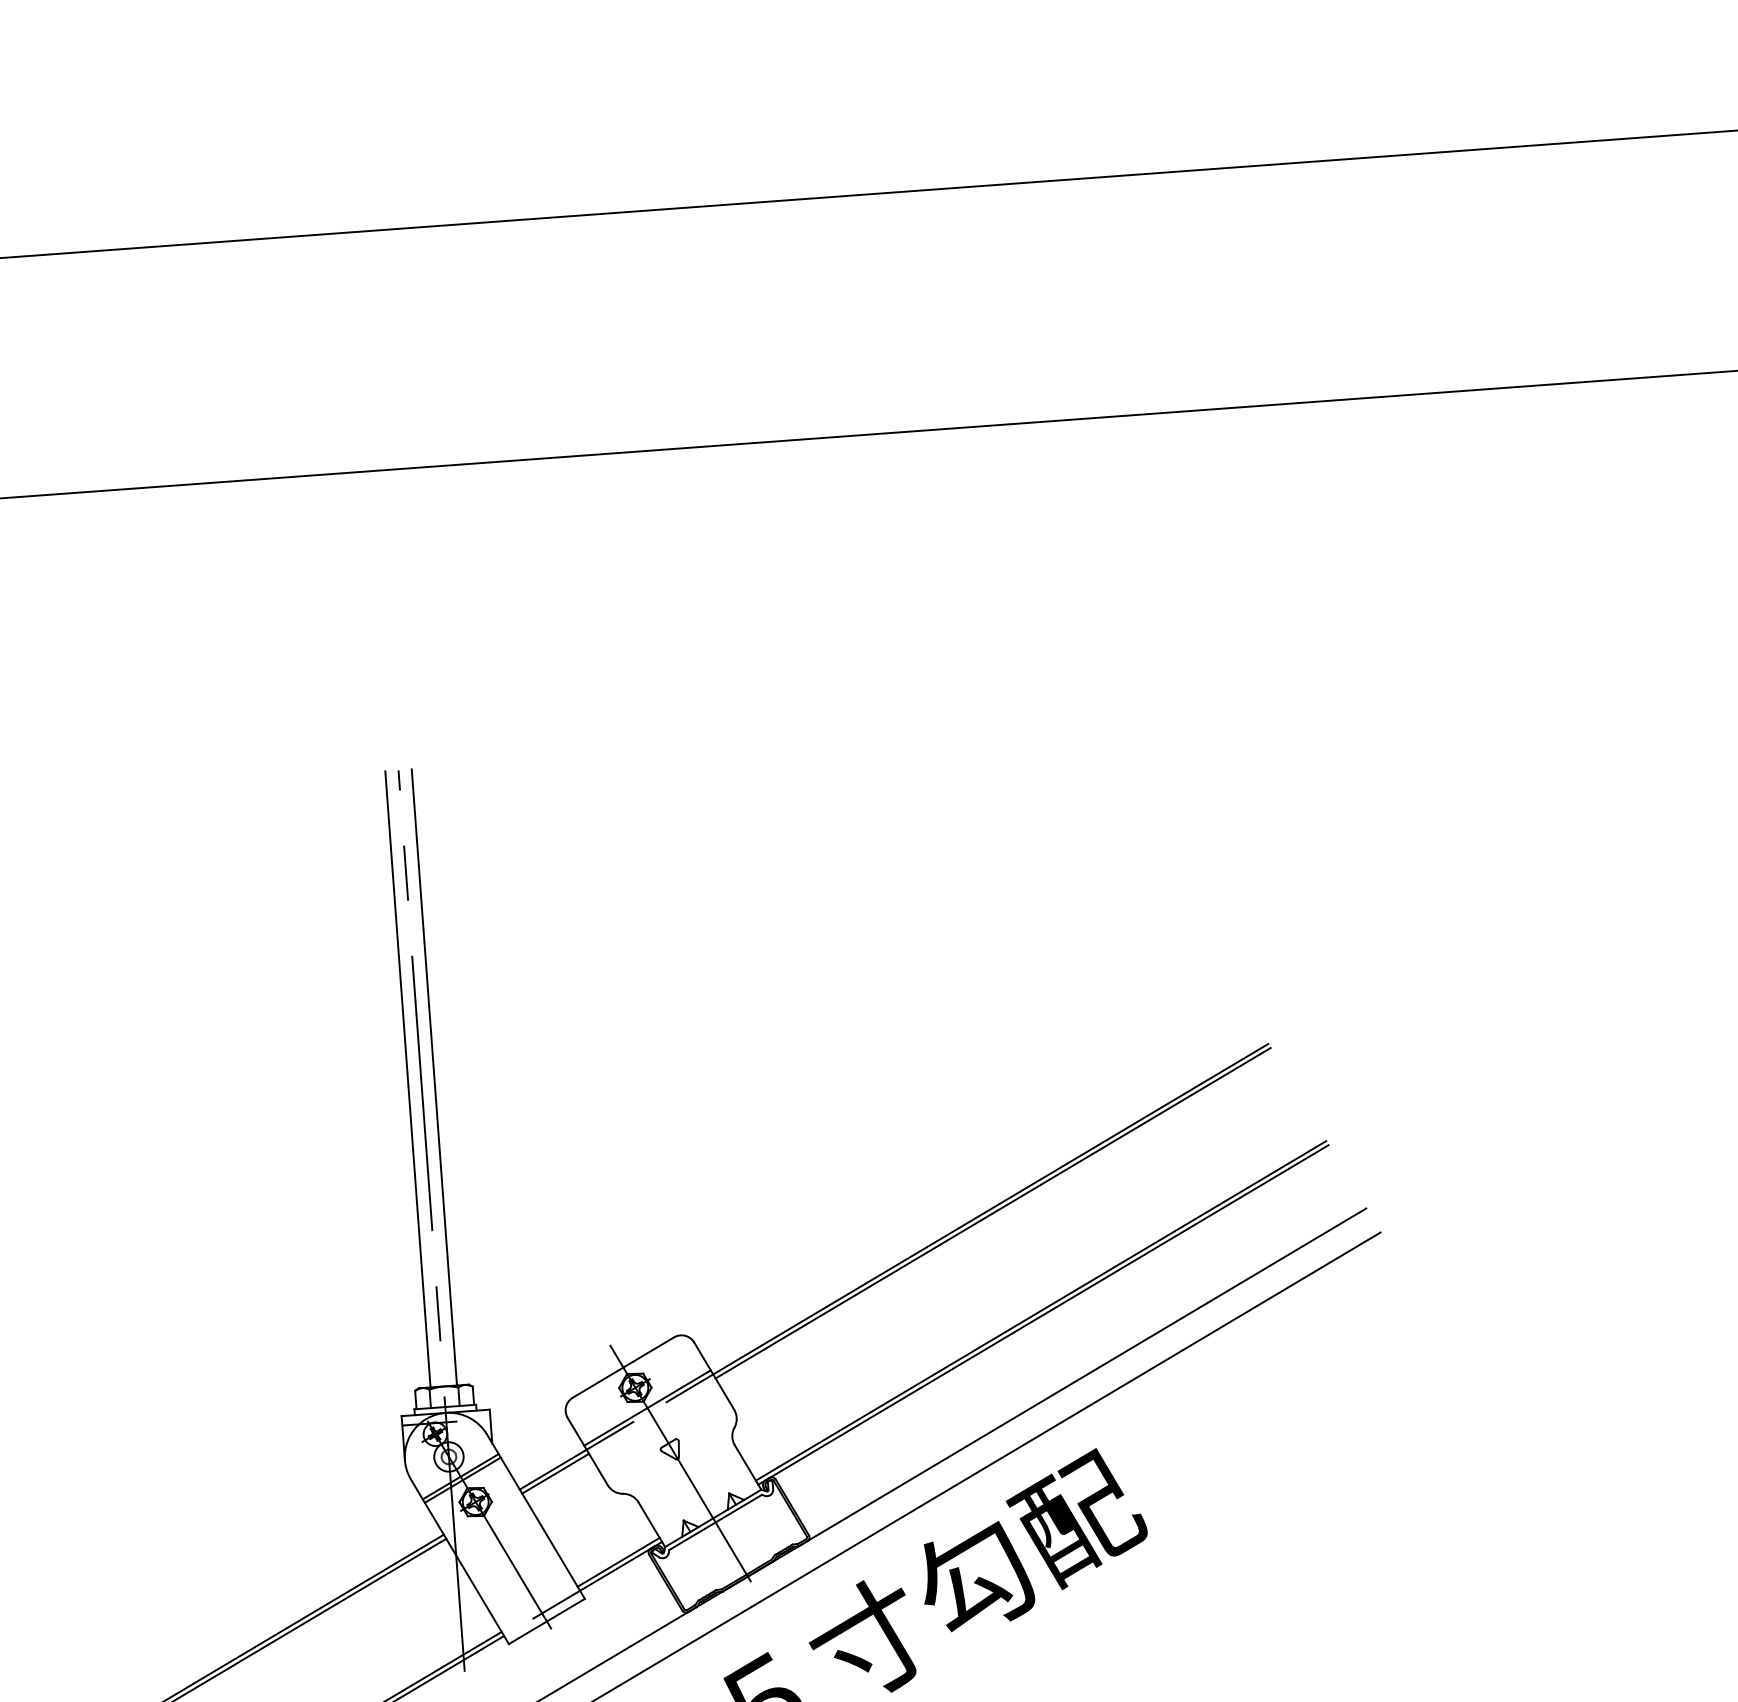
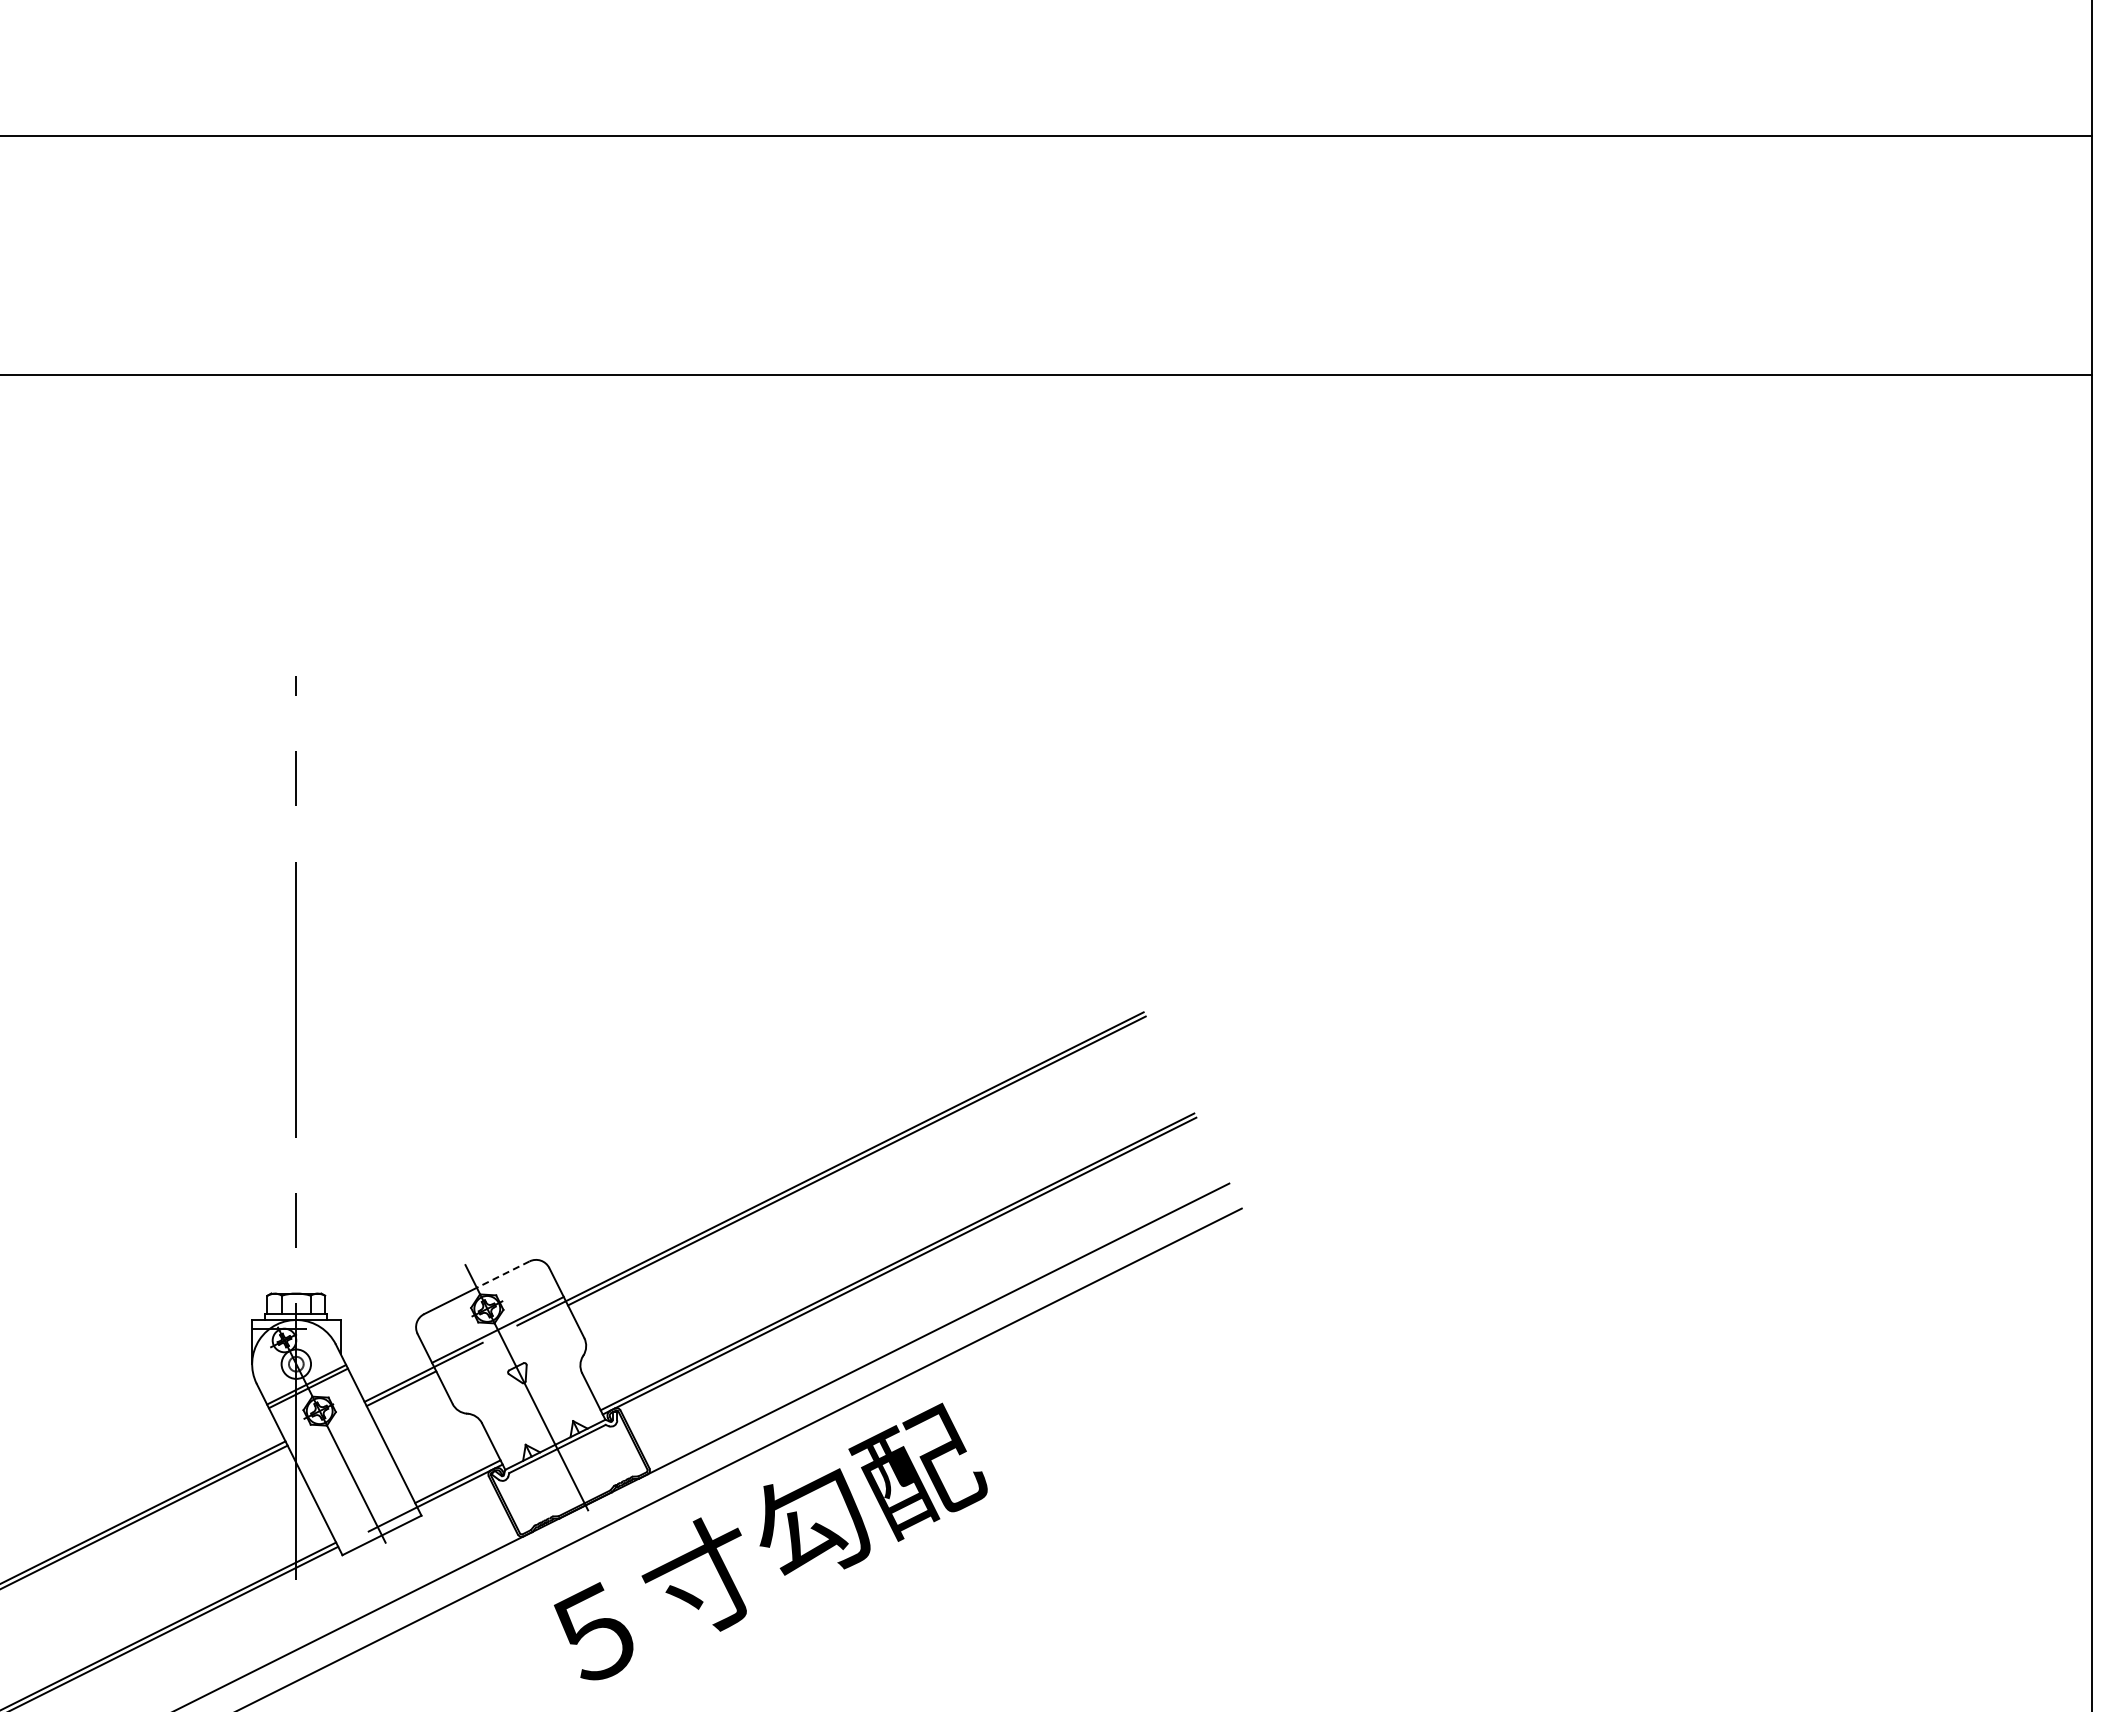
line: (434, 1077) -> (309, 984), removed
line: (408, 1079) -> (283, 984), removed
line: (648, 1352) -> (502, 1274), solid -> dashed

